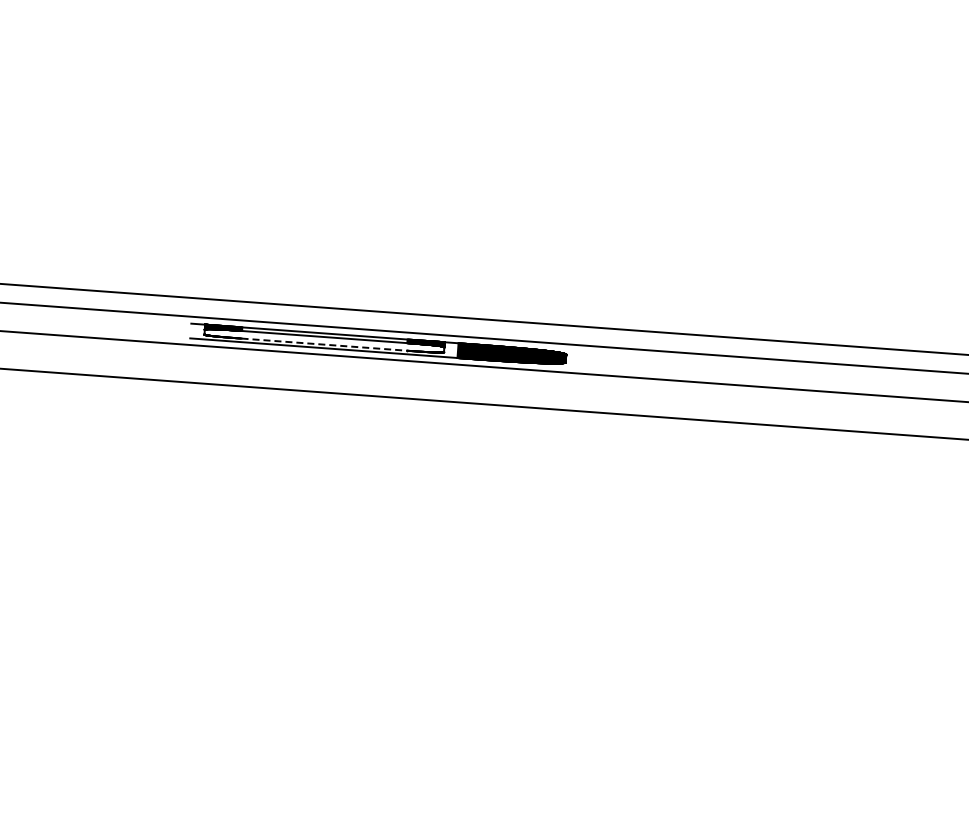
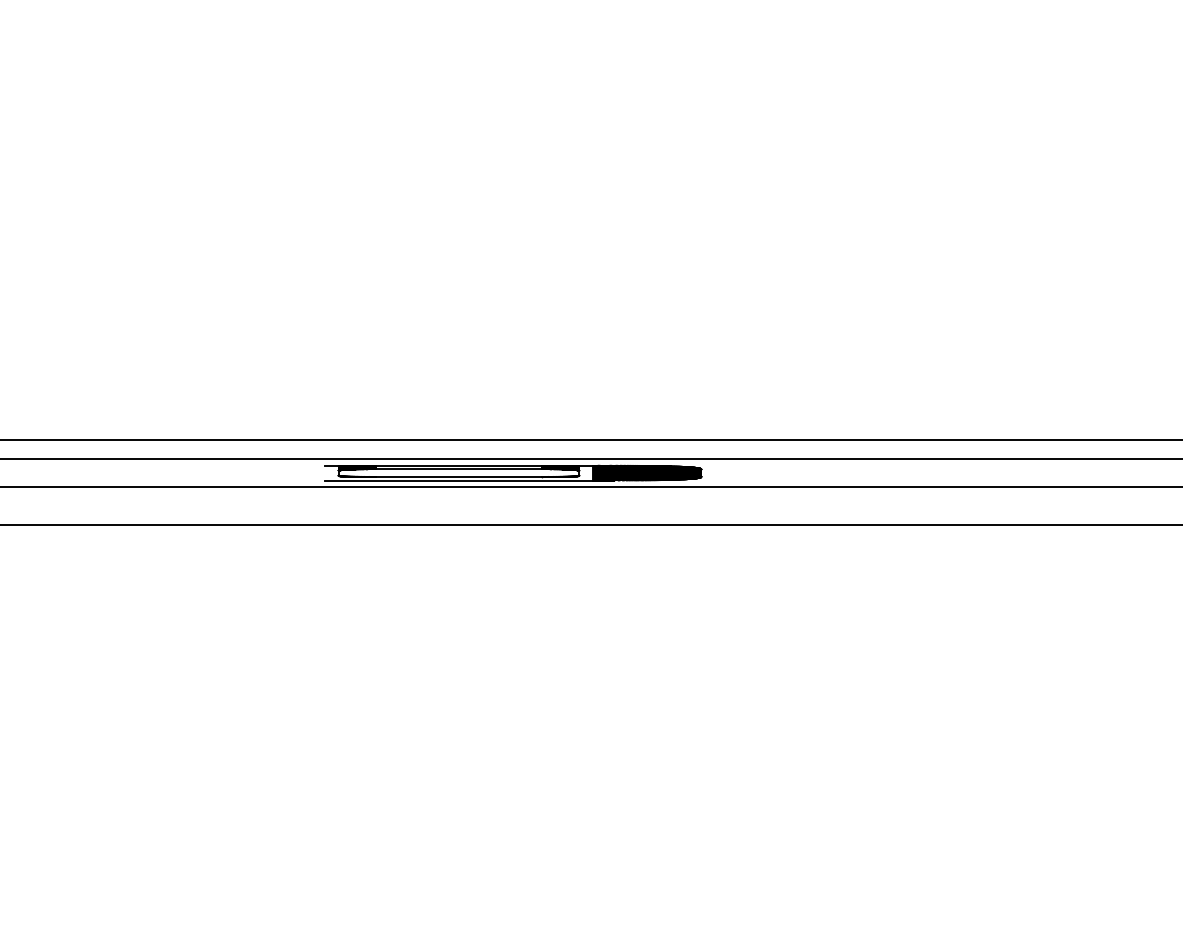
line: (325, 344) -> (460, 476), dashed -> solid

